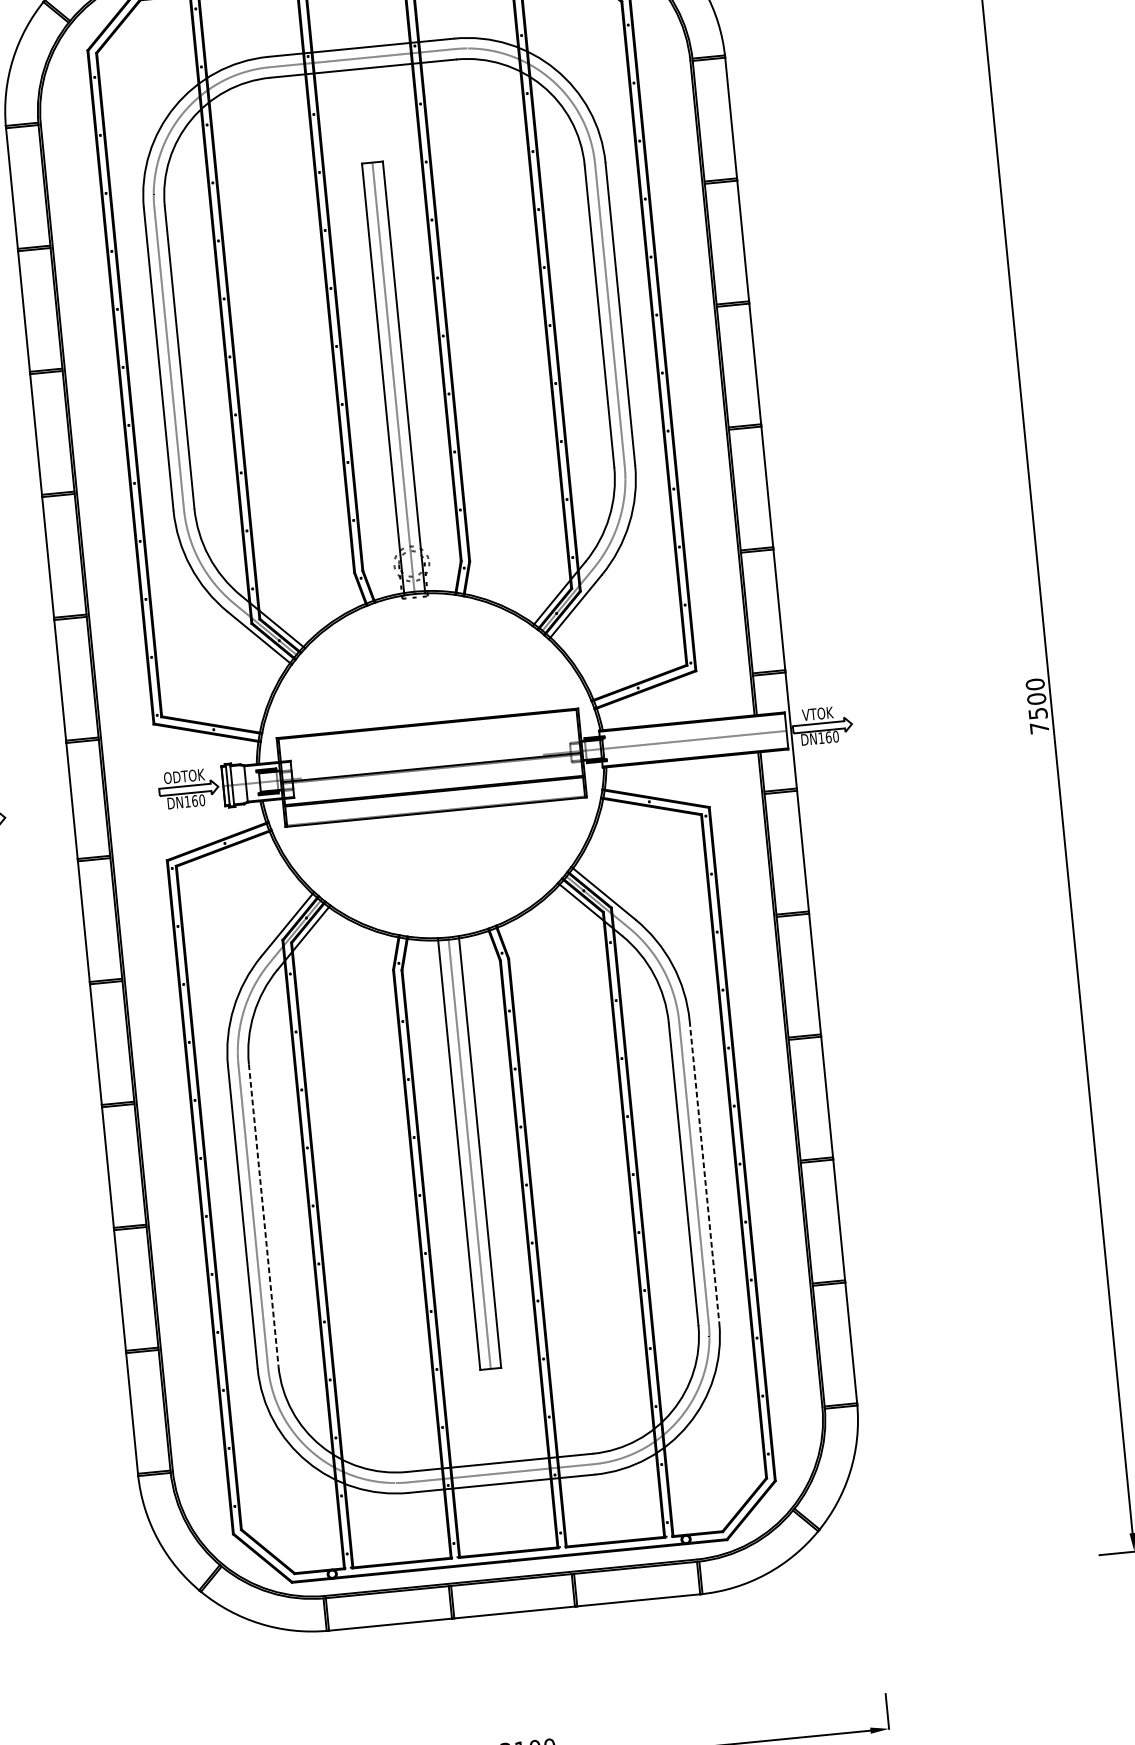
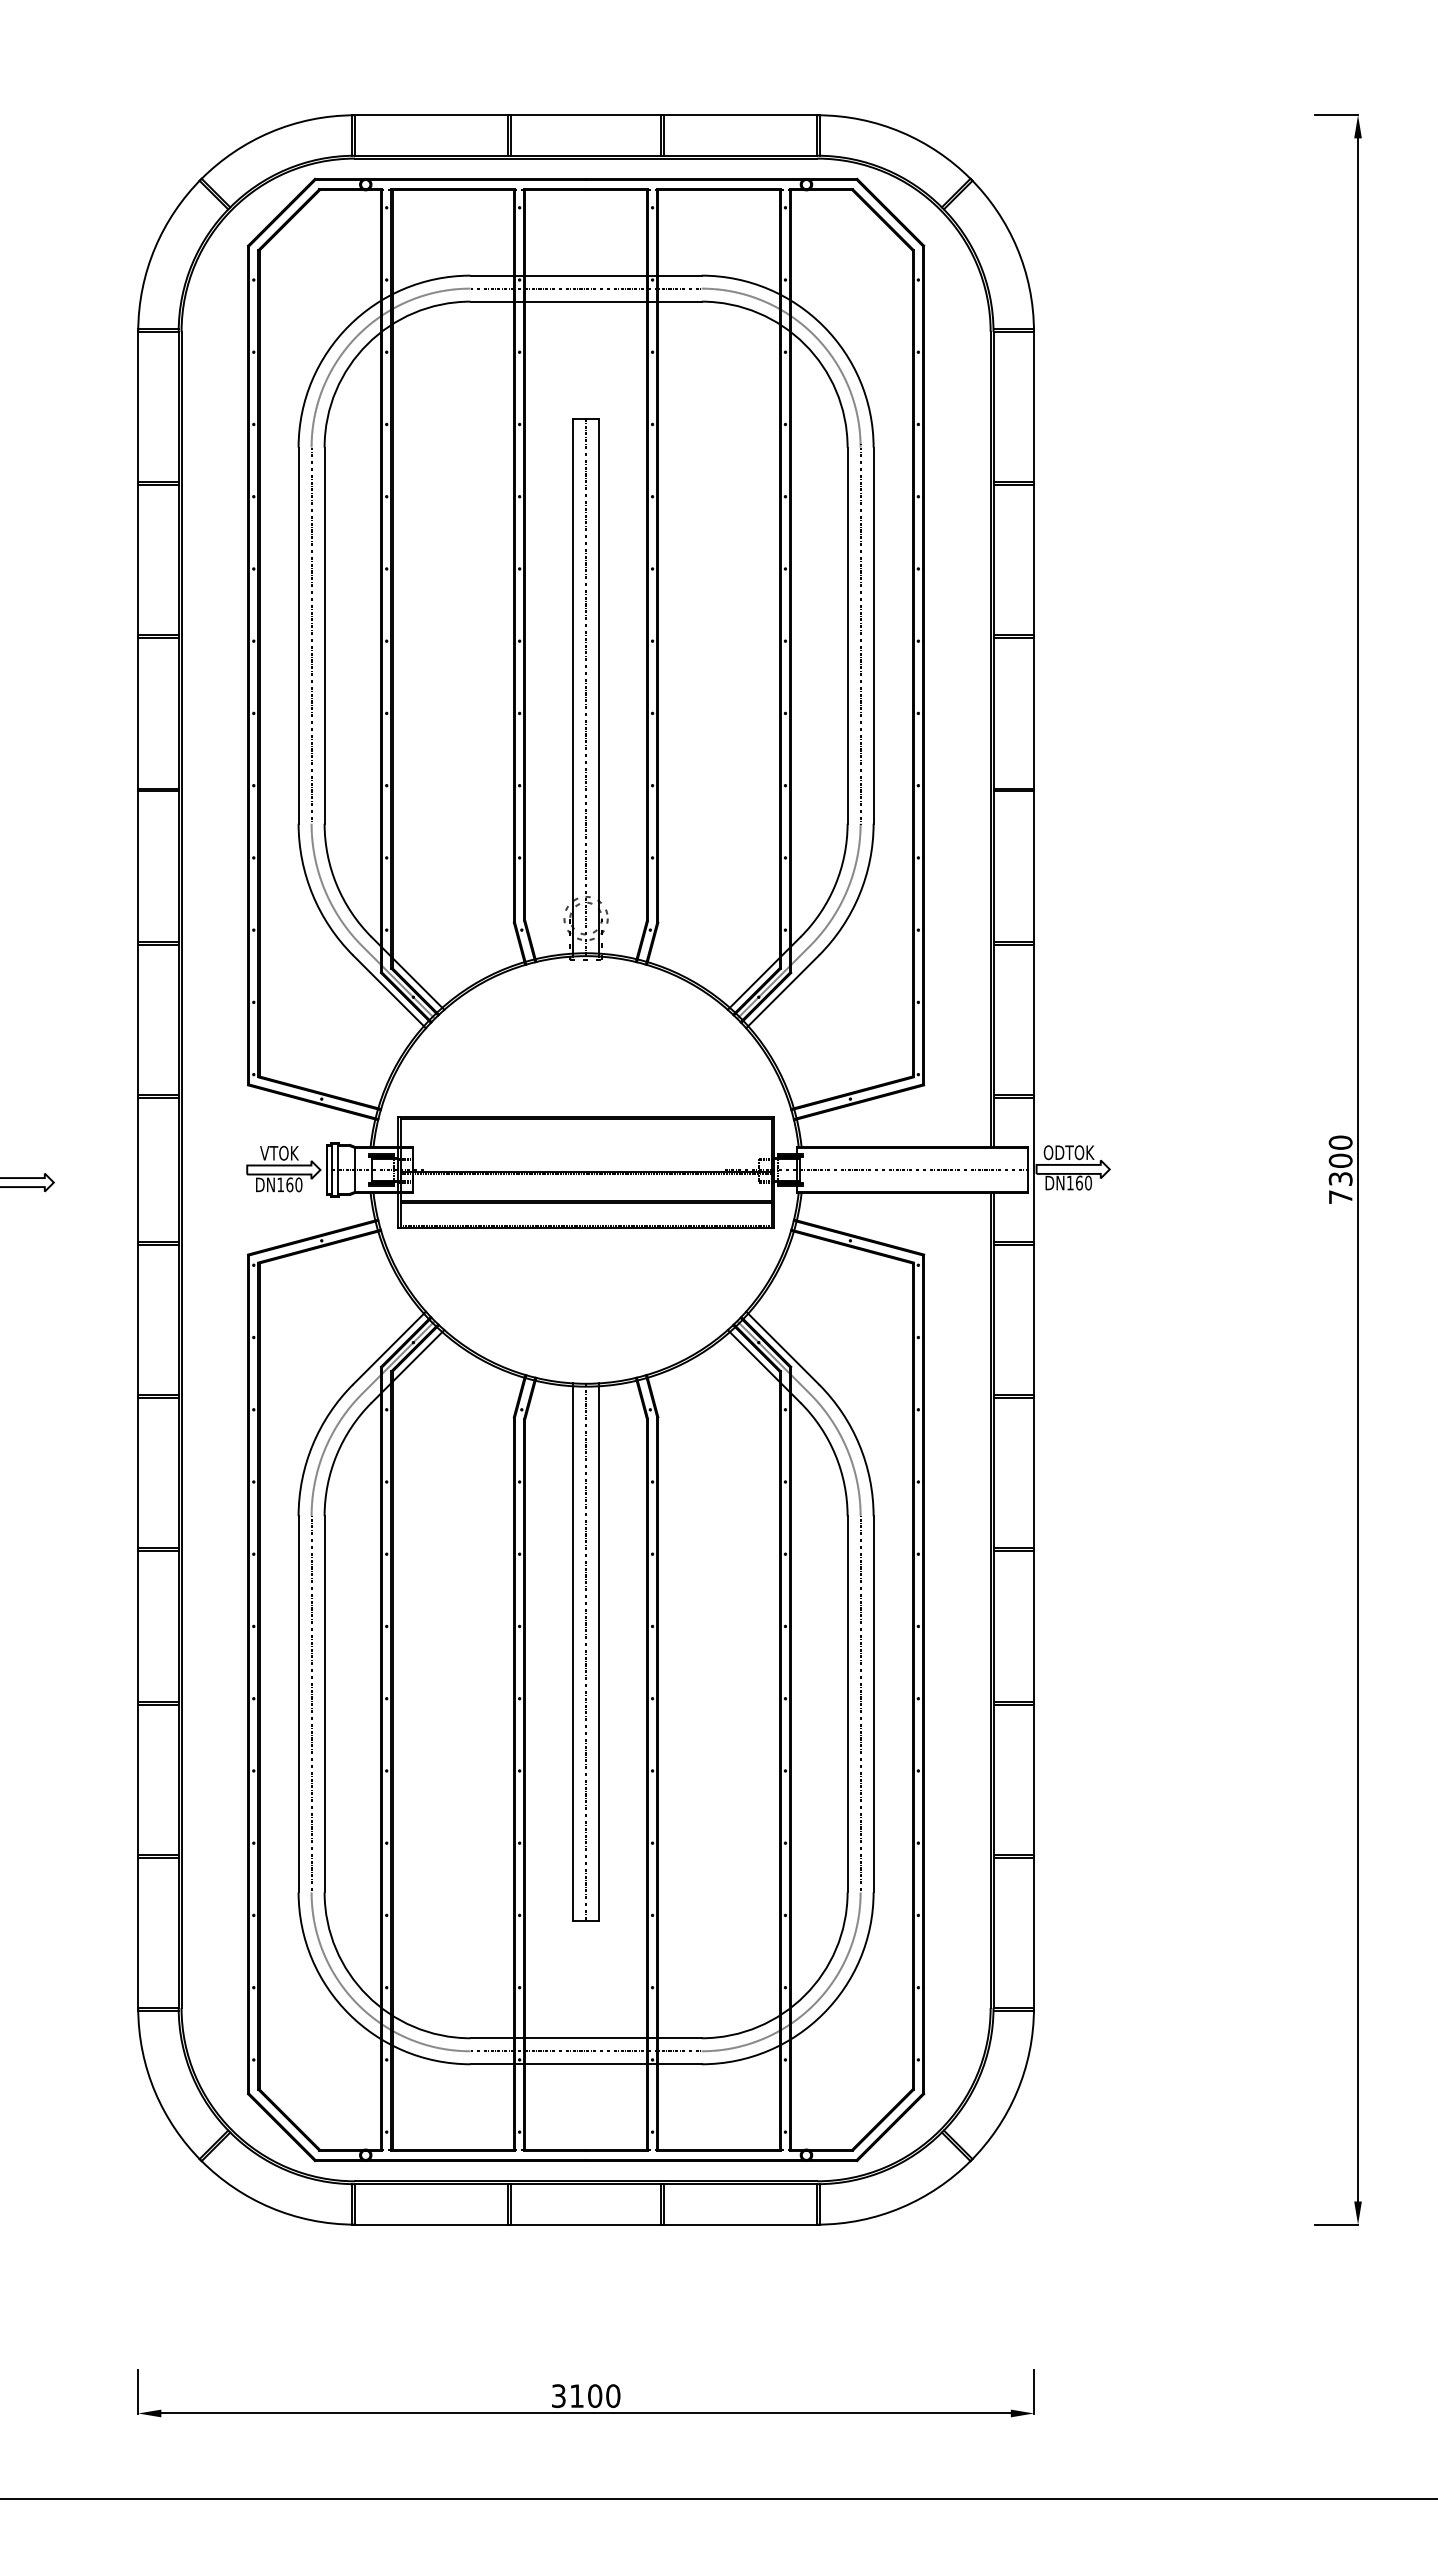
text: (817, 713) -> (1068, 1152), VTOK -> ODTOK
text: (1037, 713) -> (1339, 1178), 7500 -> 7300
text: (184, 775) -> (279, 1152), ODTOK -> VTOK
line: (704, 1172) -> (873, 1704), dashed -> solid
line: (263, 1215) -> (324, 1704), dashed -> solid

